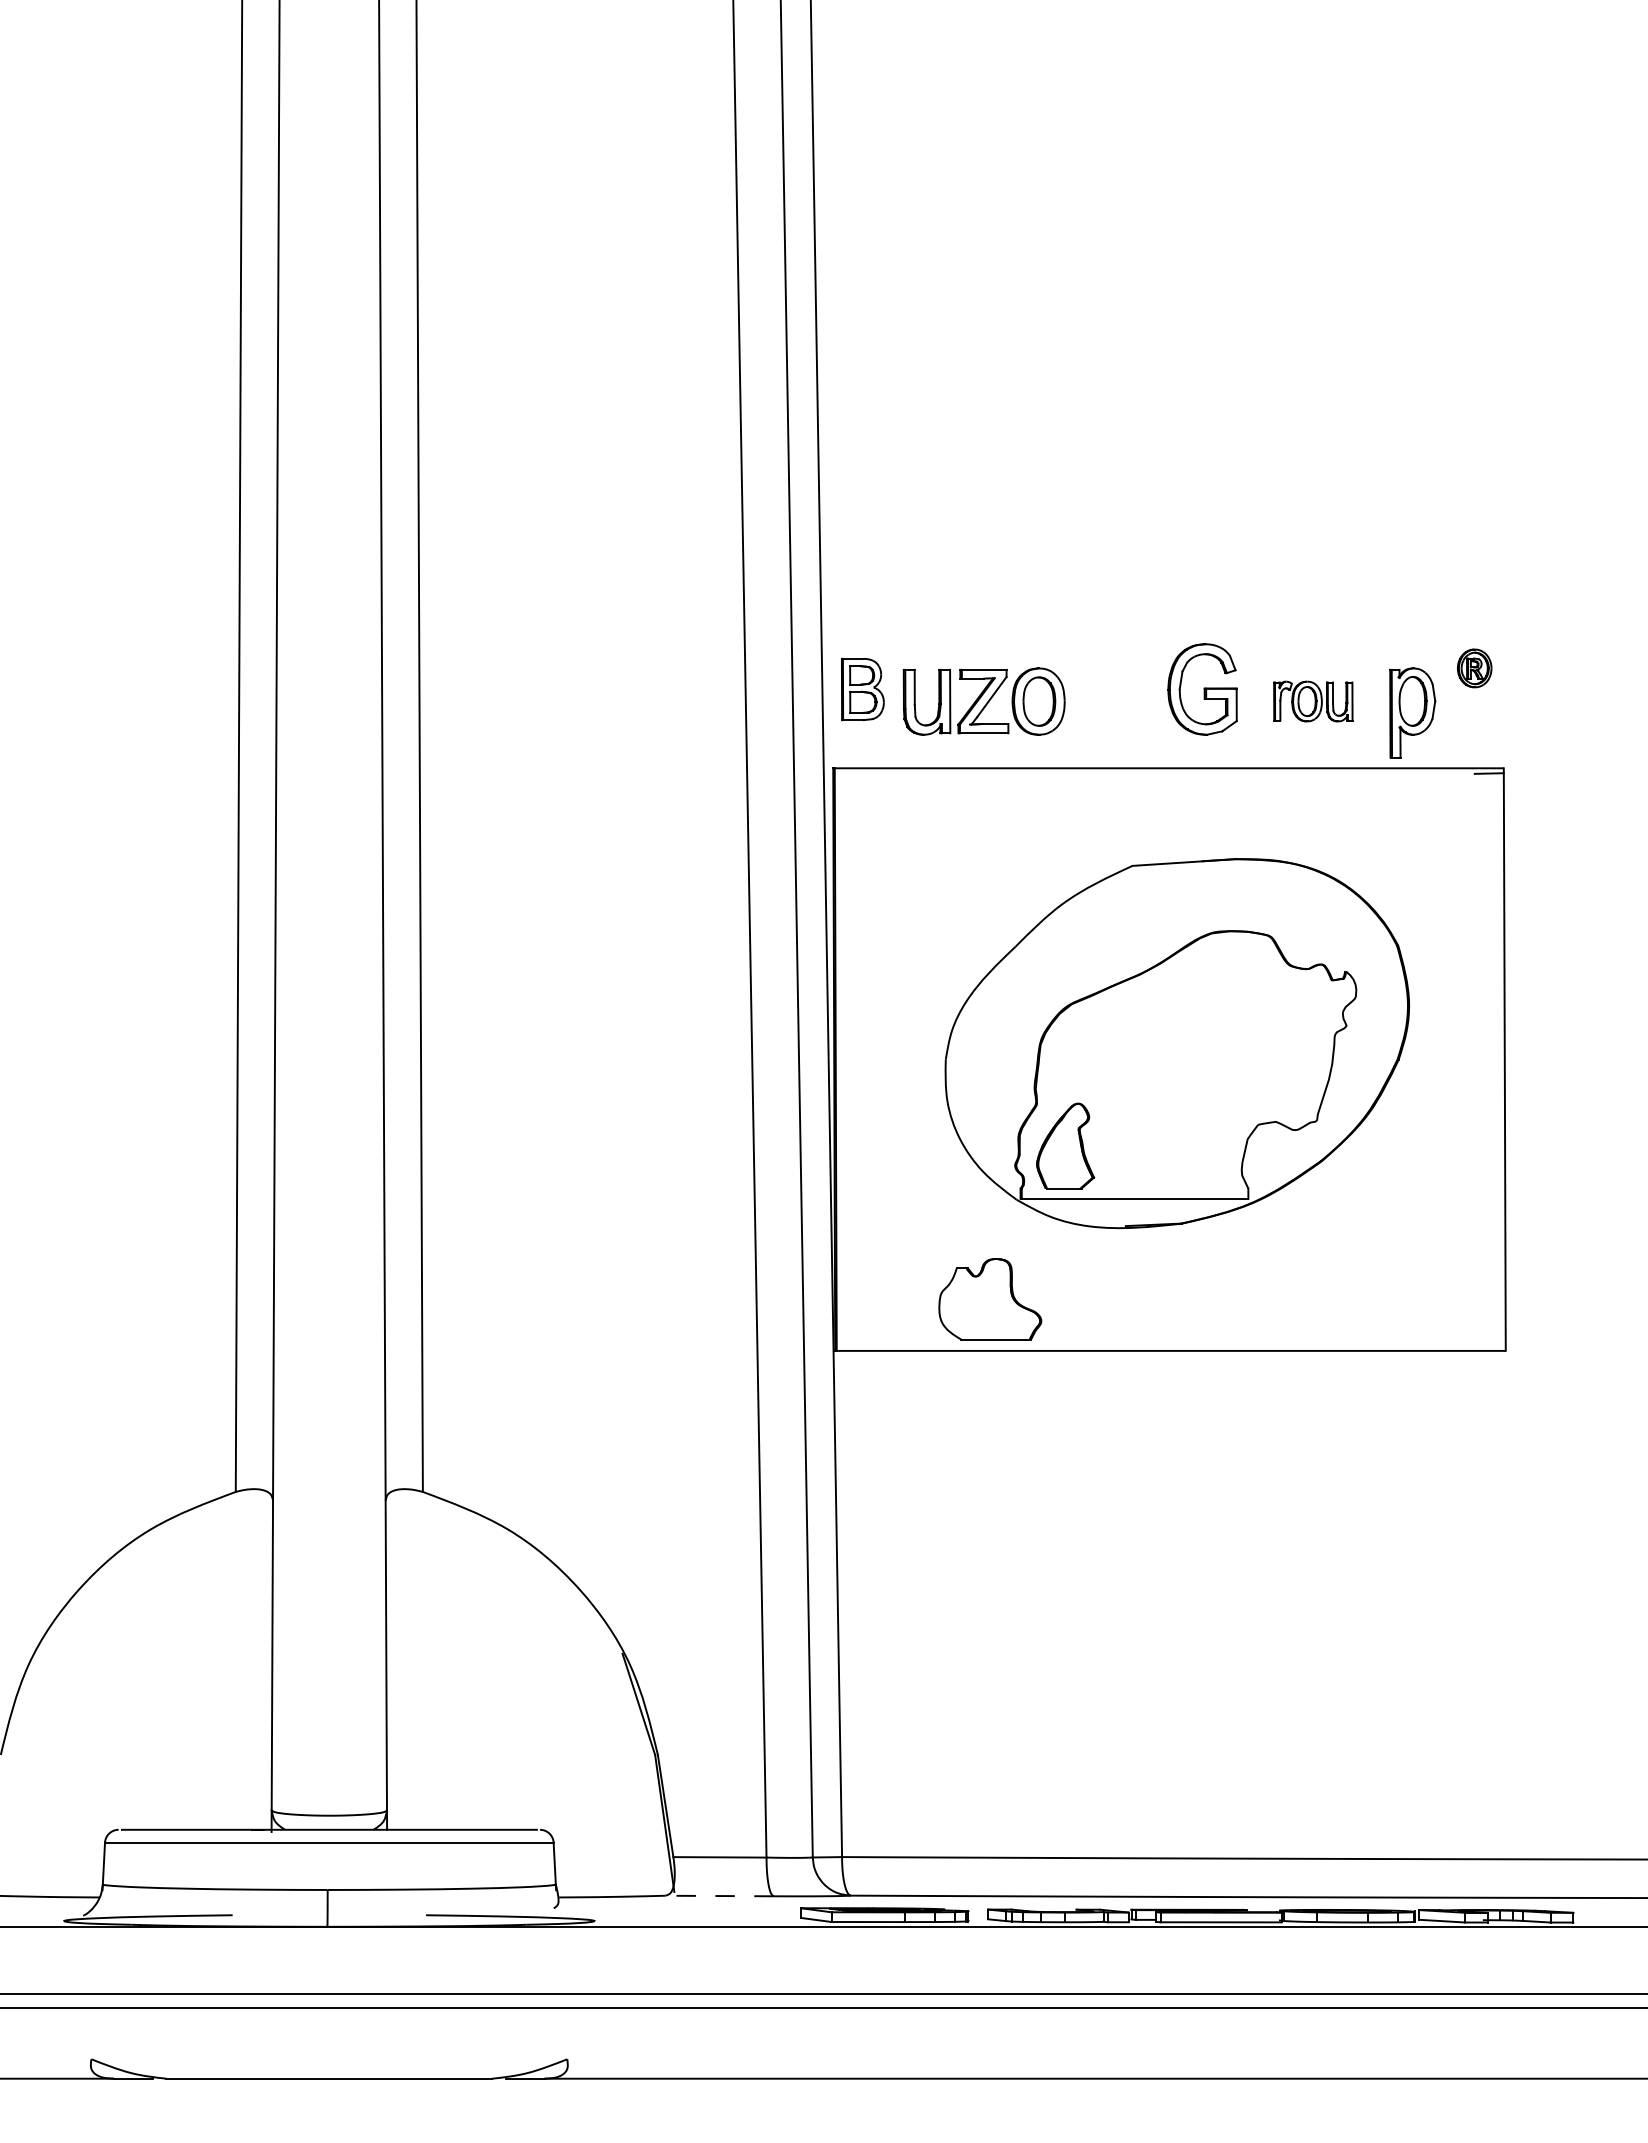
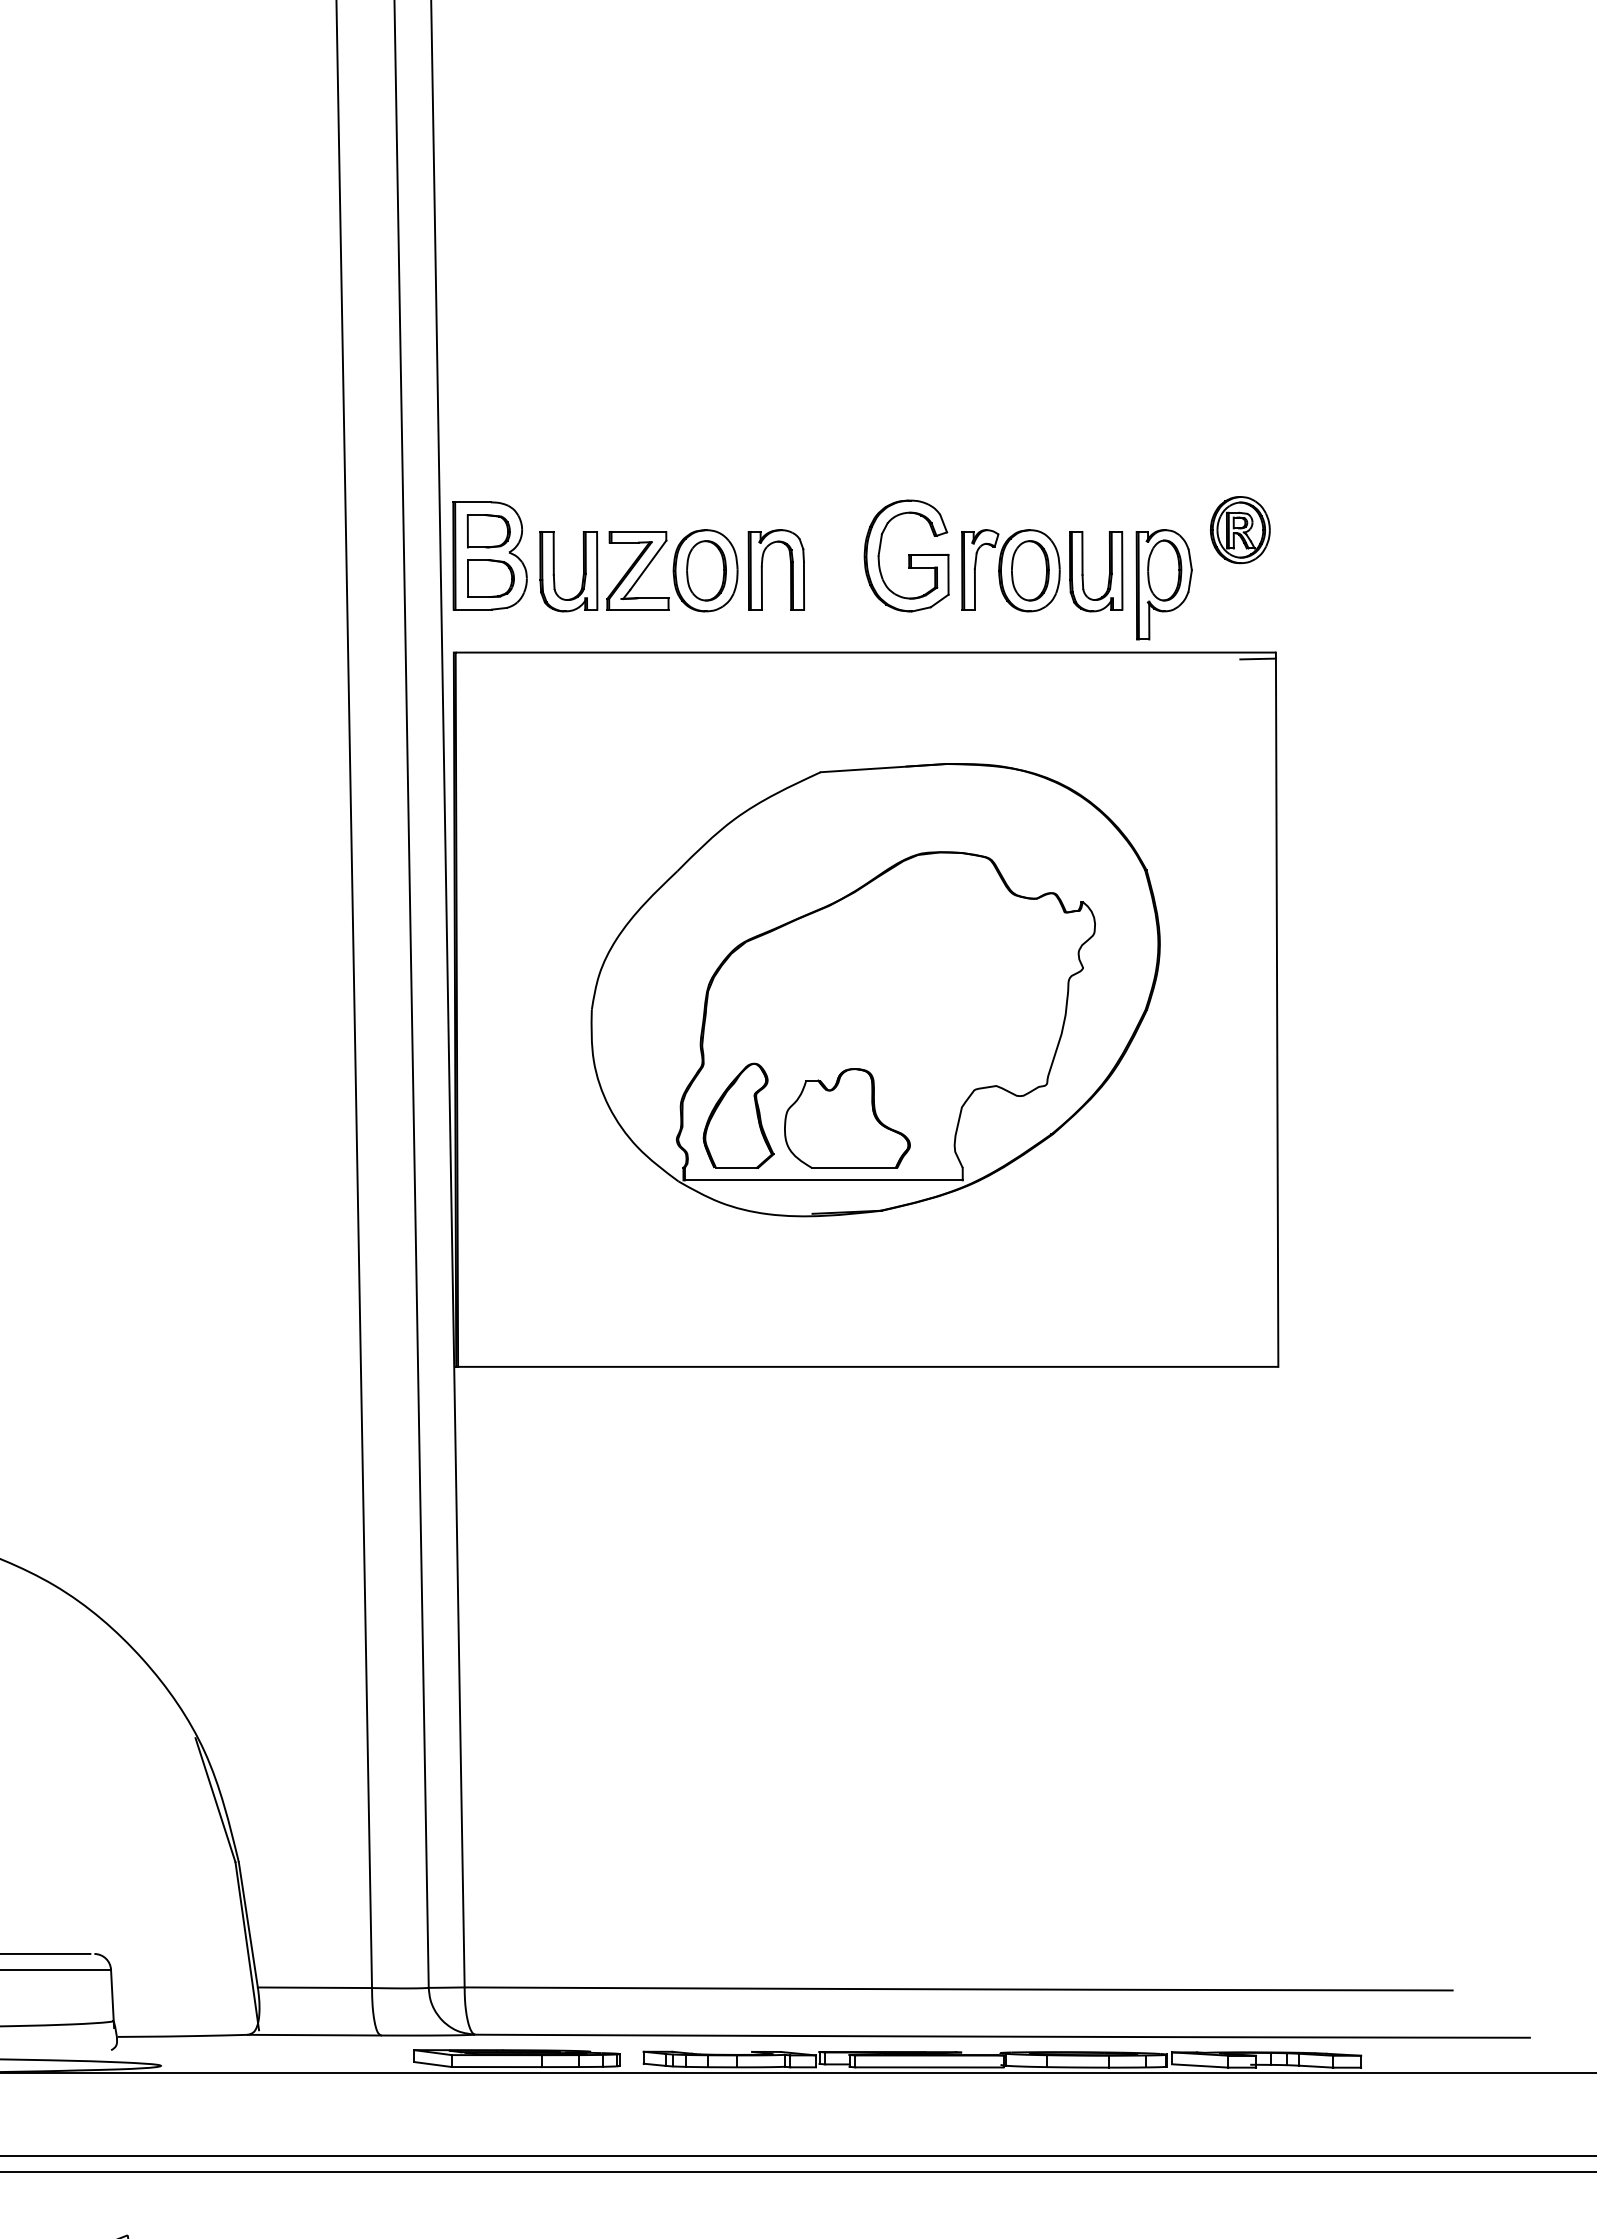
part: (1474, 668) -> (1240, 530), size x1.43
part: (862, 689) -> (489, 555), size x1.43
part: (1085, 700) -> (763, 569), added
part: (1313, 701) -> (1042, 570), size x1.67
part: (990, 1299) -> (847, 1118), moved
line: (719, 1896) -> (314, 2035), dashed -> solid

